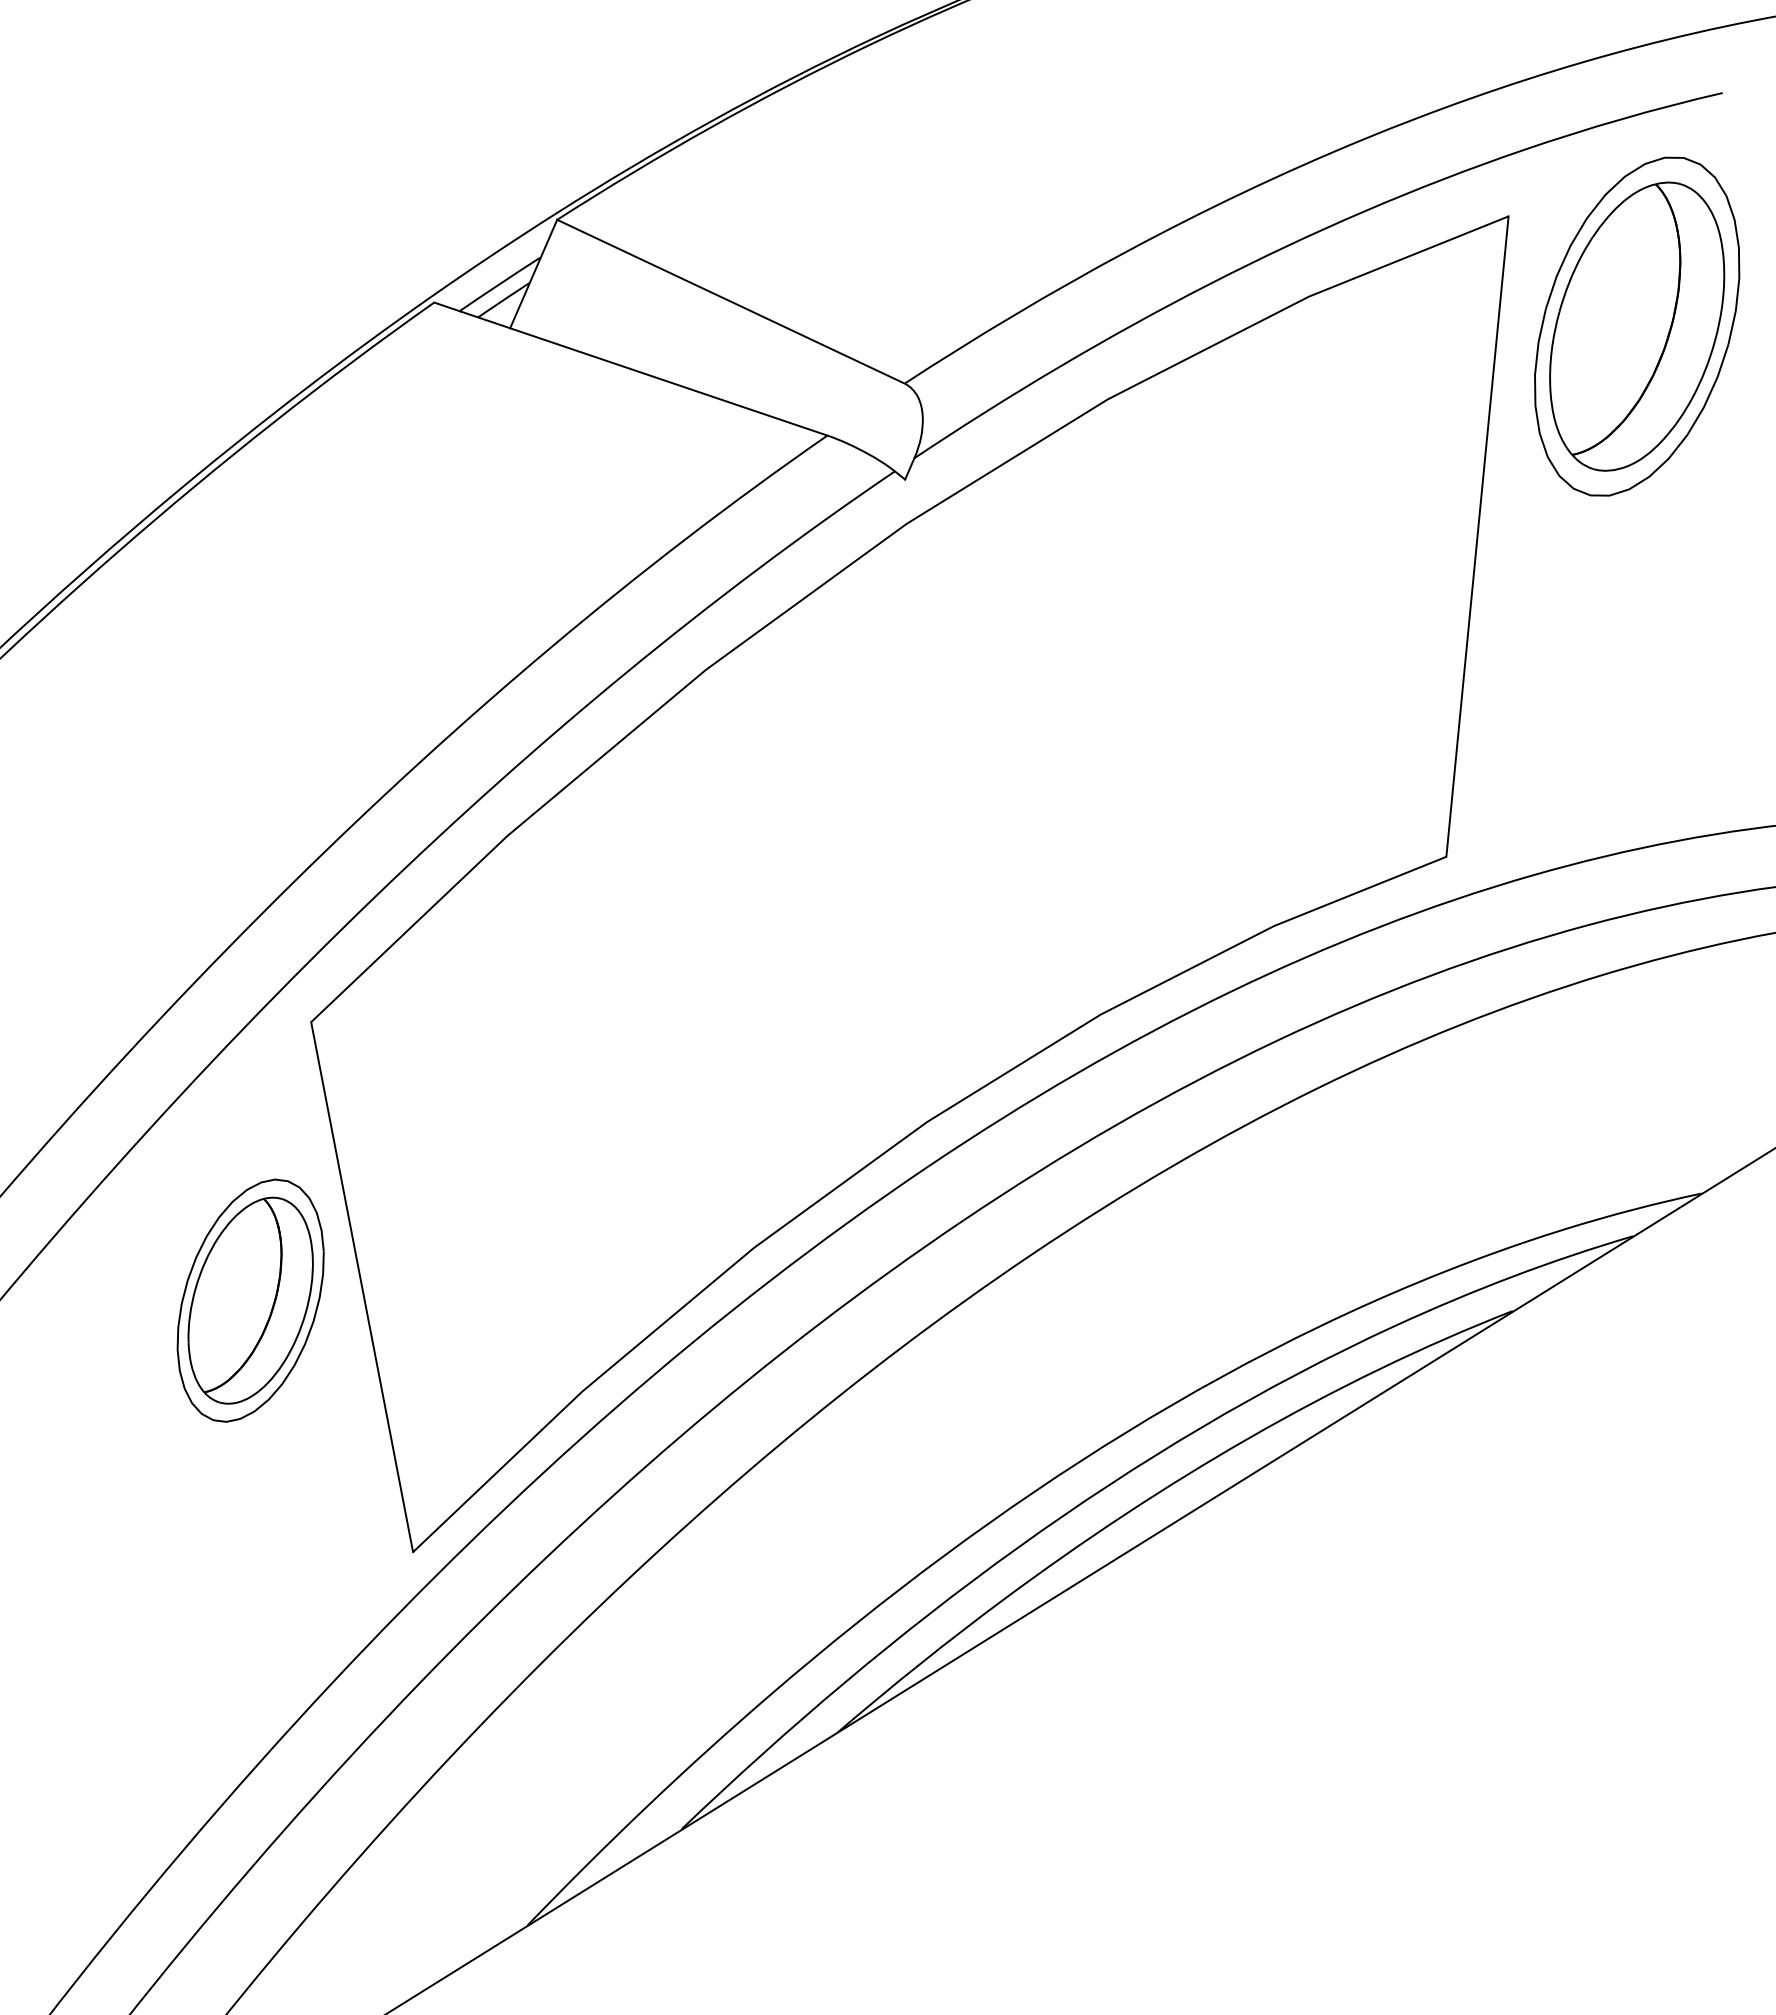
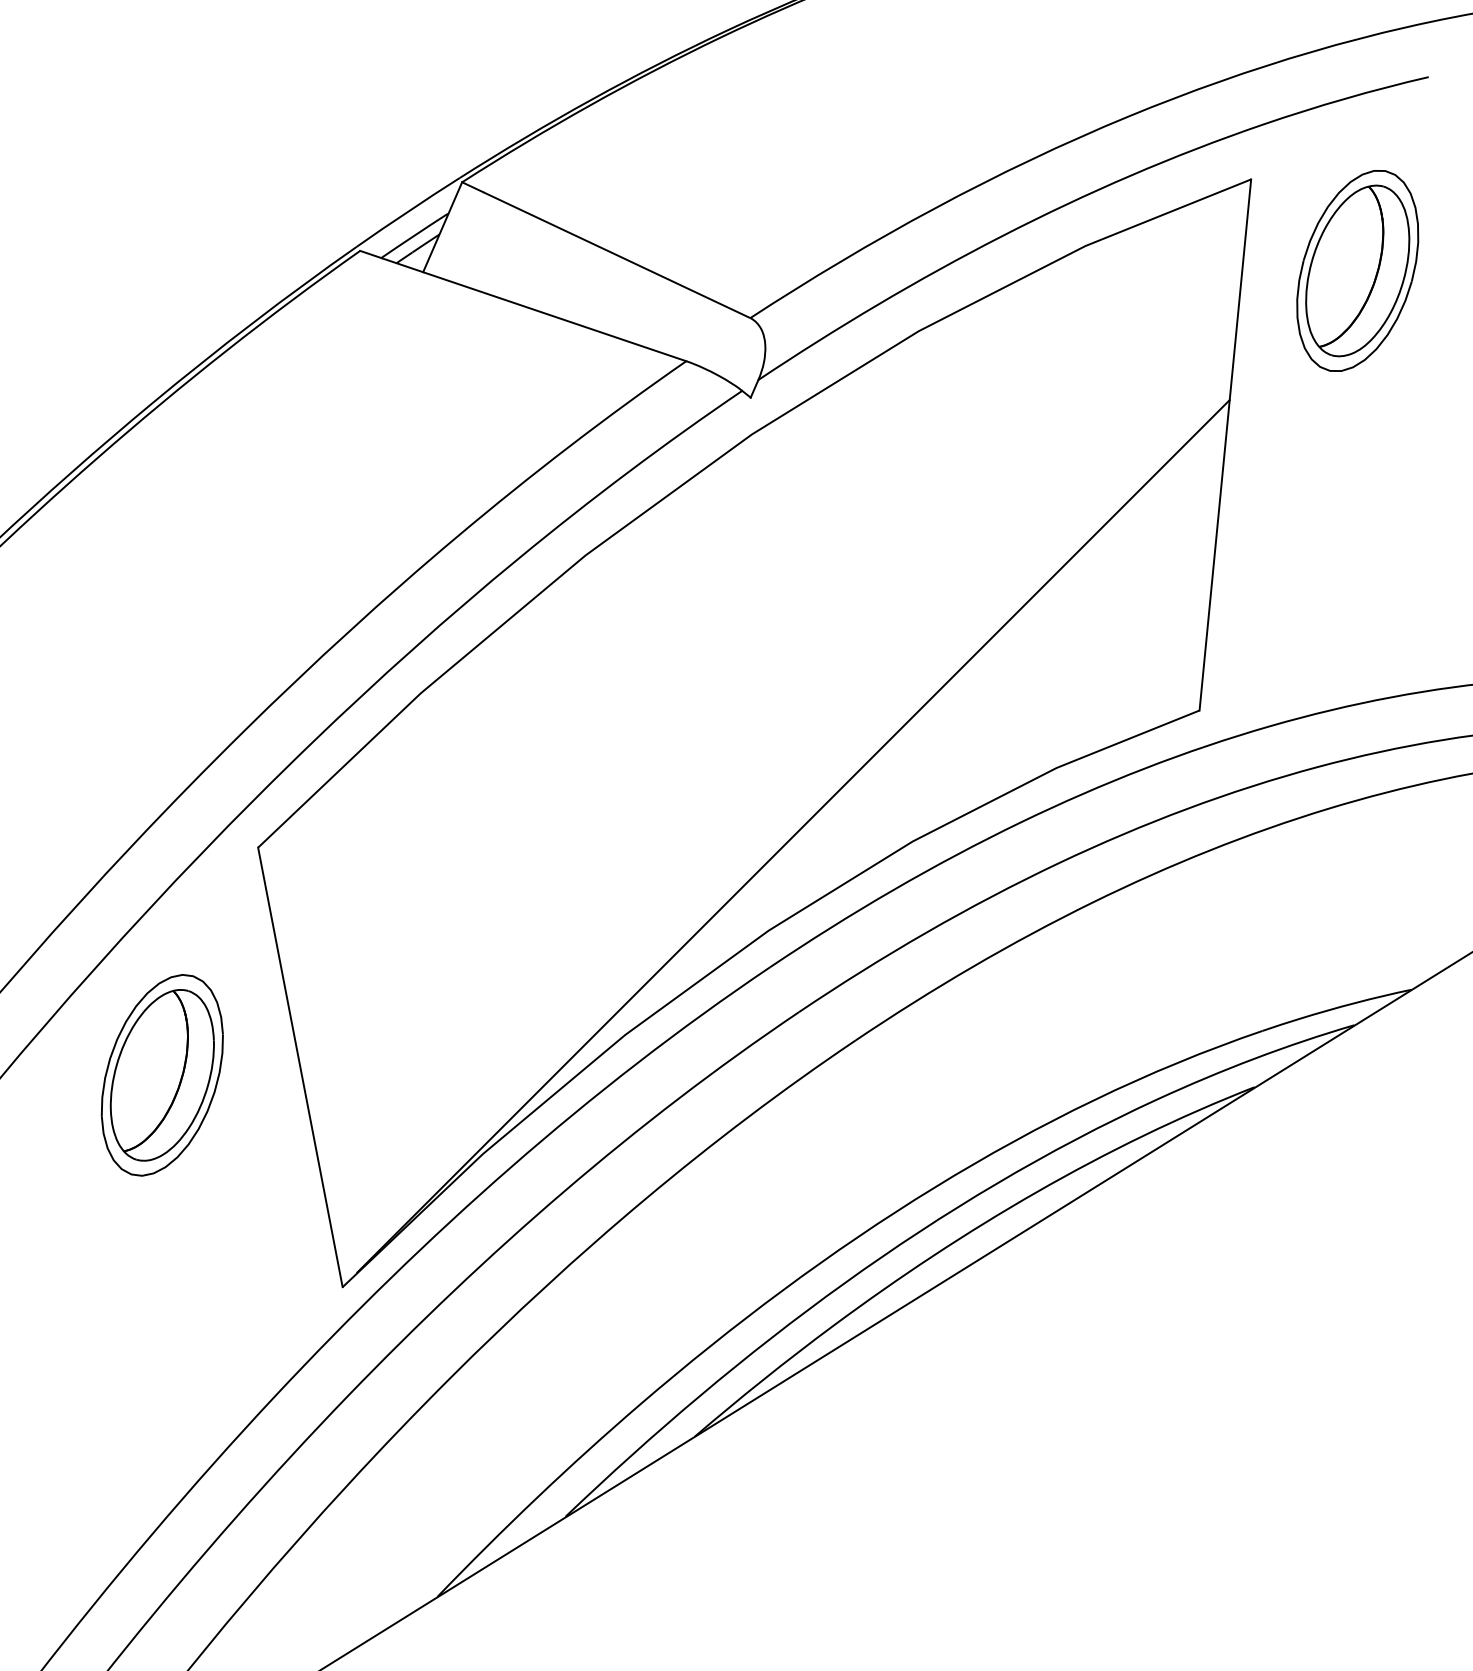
part: (1636, 326) -> (1357, 270), size x0.71
line: (956, 1008) -> (793, 836), added
part: (250, 1300) -> (162, 1075), moved

